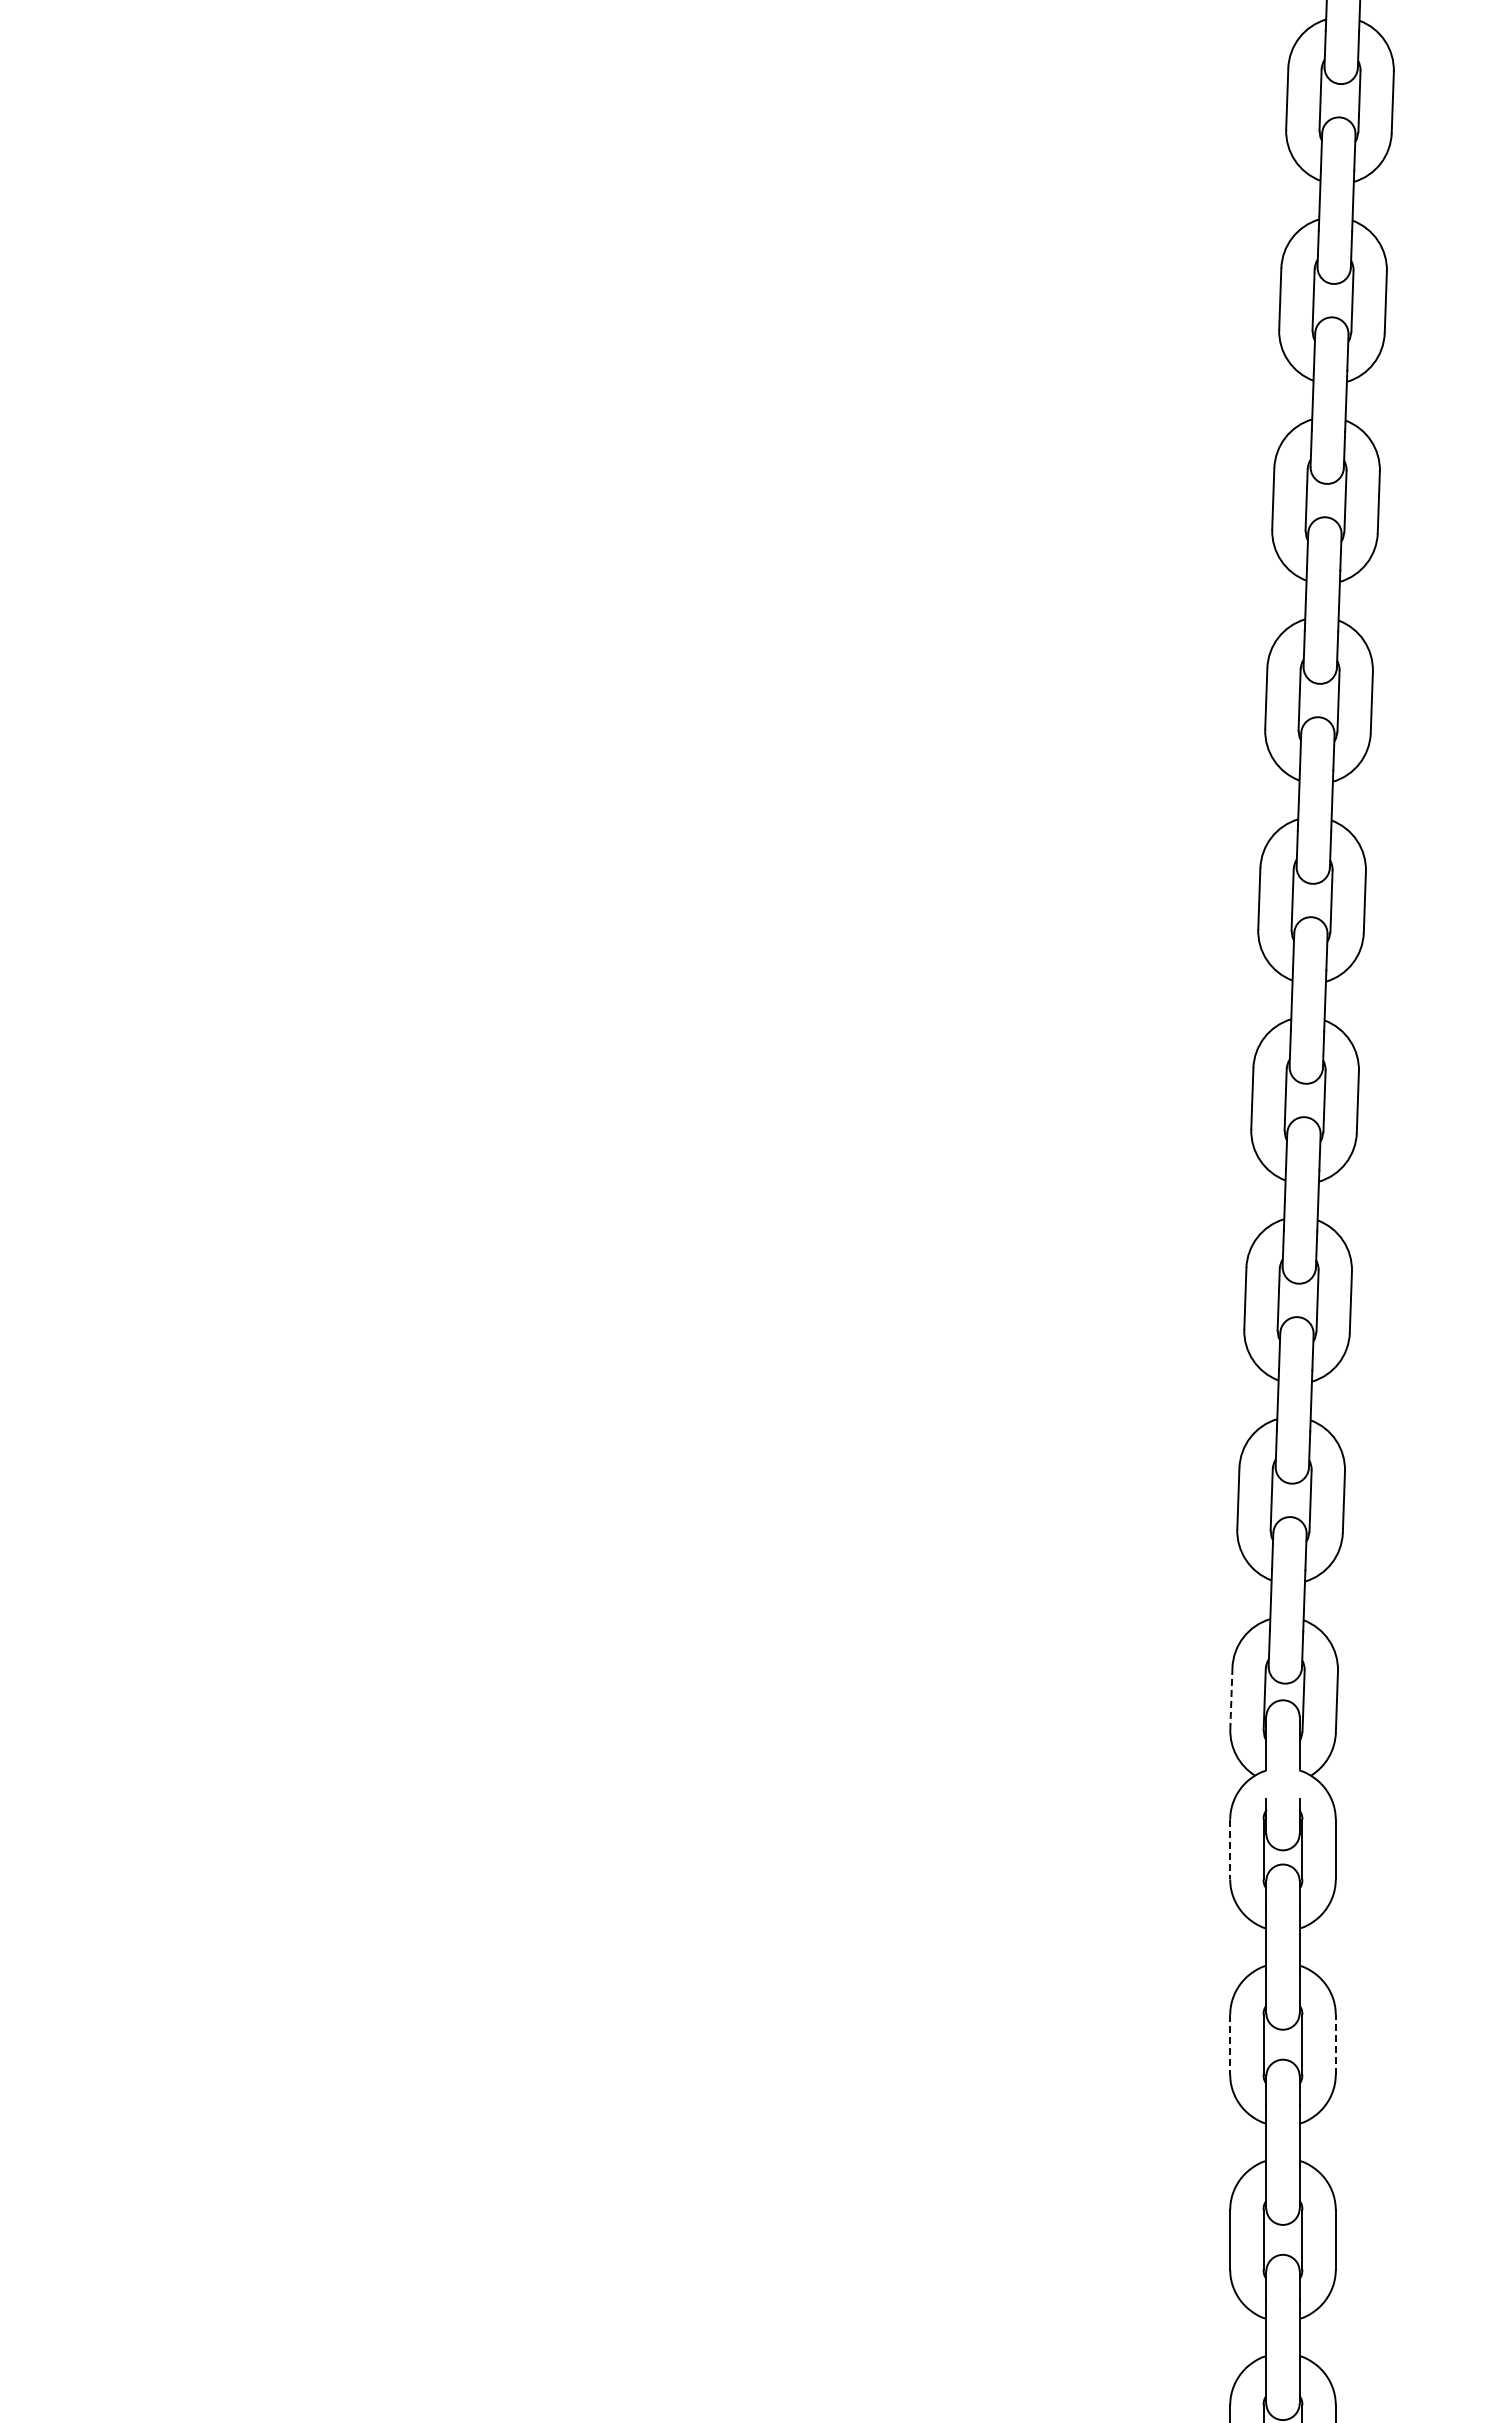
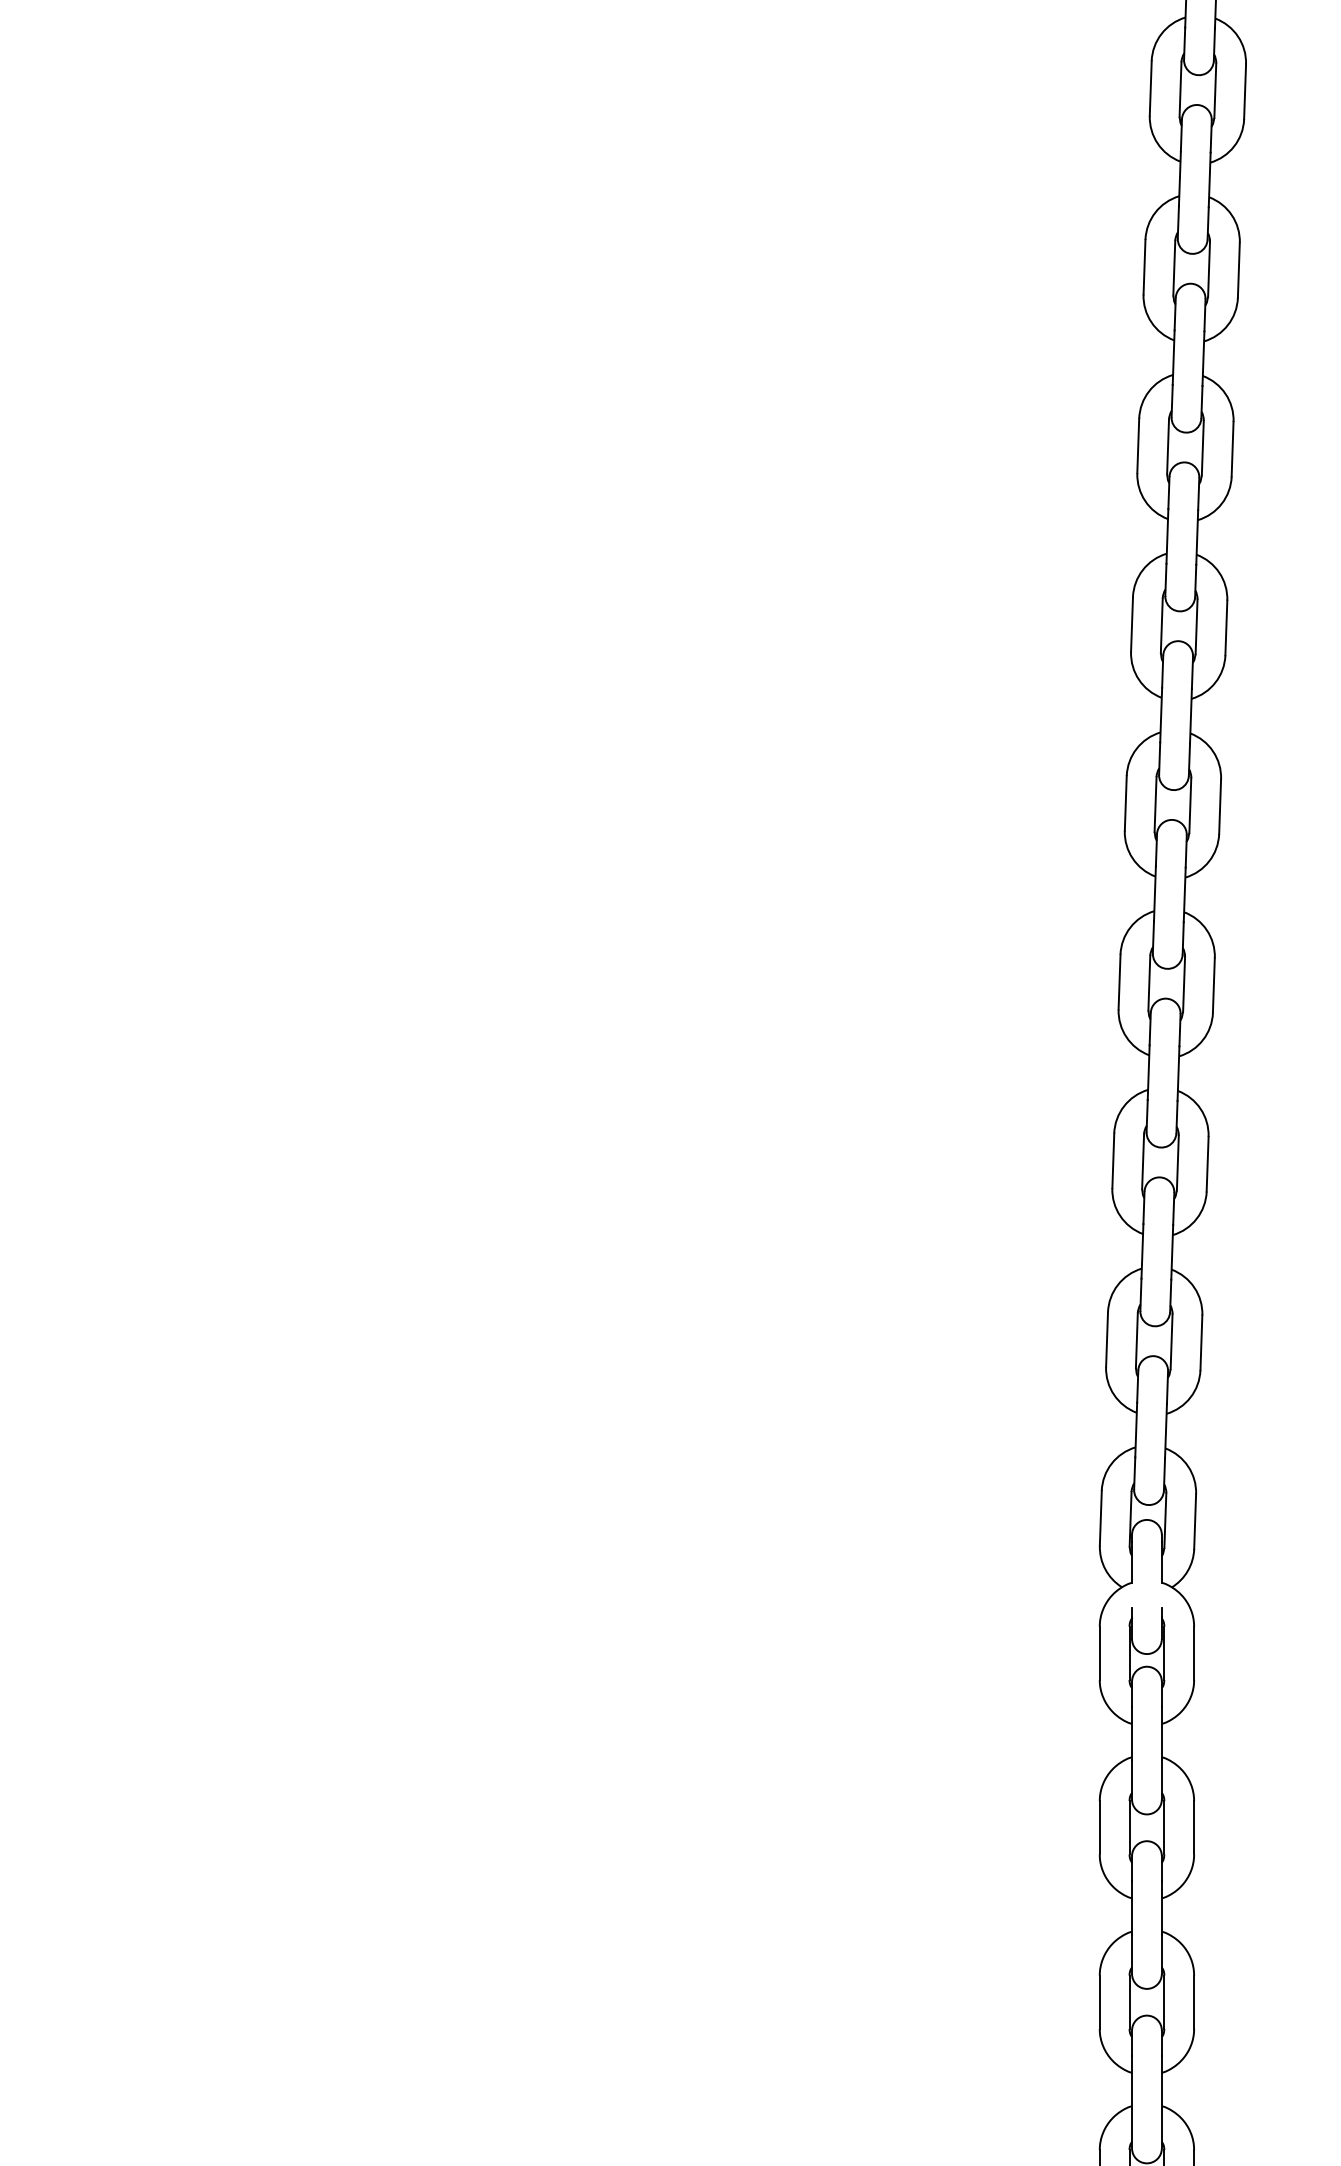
line: (1231, 1698) -> (1100, 1518), dashed -> solid
line: (1230, 1849) -> (1100, 1653), dashed -> solid
line: (1230, 2044) -> (1100, 1827), dashed -> solid
line: (1335, 2044) -> (1193, 1827), dashed -> solid

